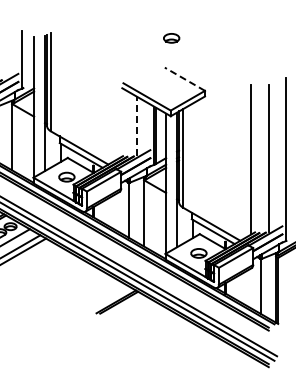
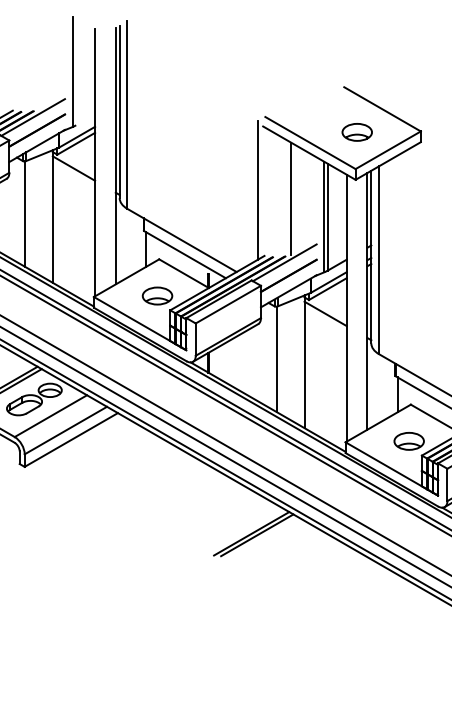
part: (171, 38) -> (356, 132), moved
line: (184, 79) -> (381, 109), dashed -> solid
line: (119, 121) -> (257, 189), added
line: (137, 125) -> (292, 197), dashed -> solid

